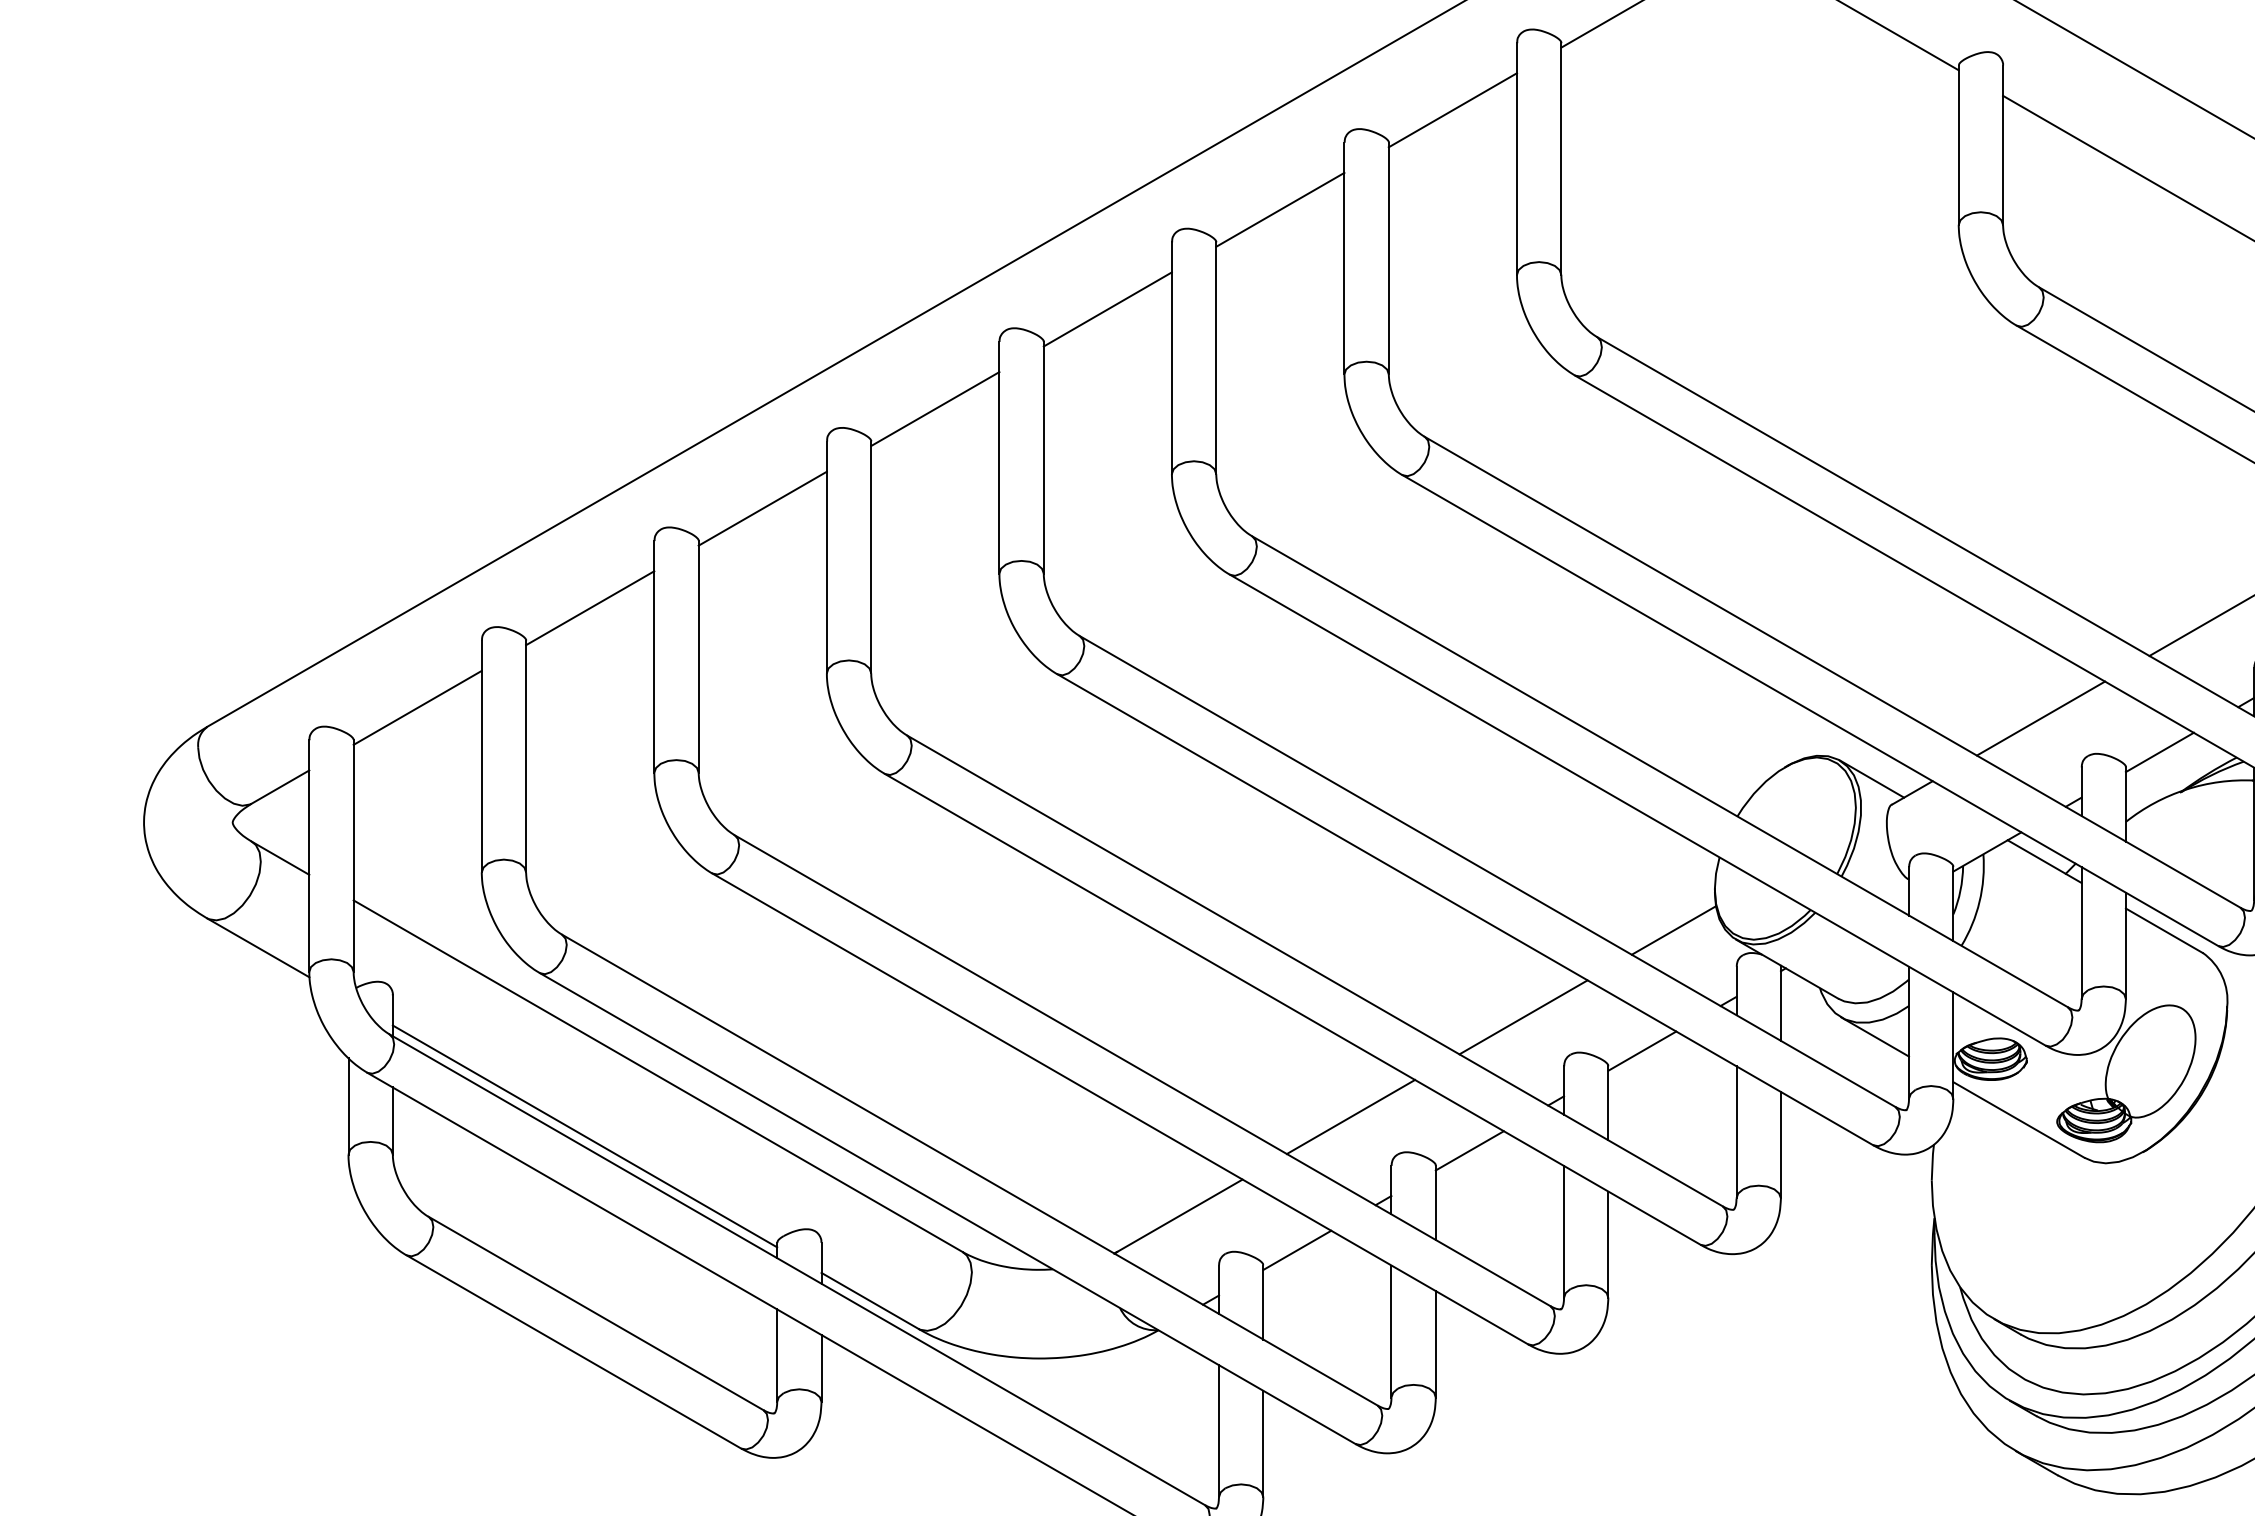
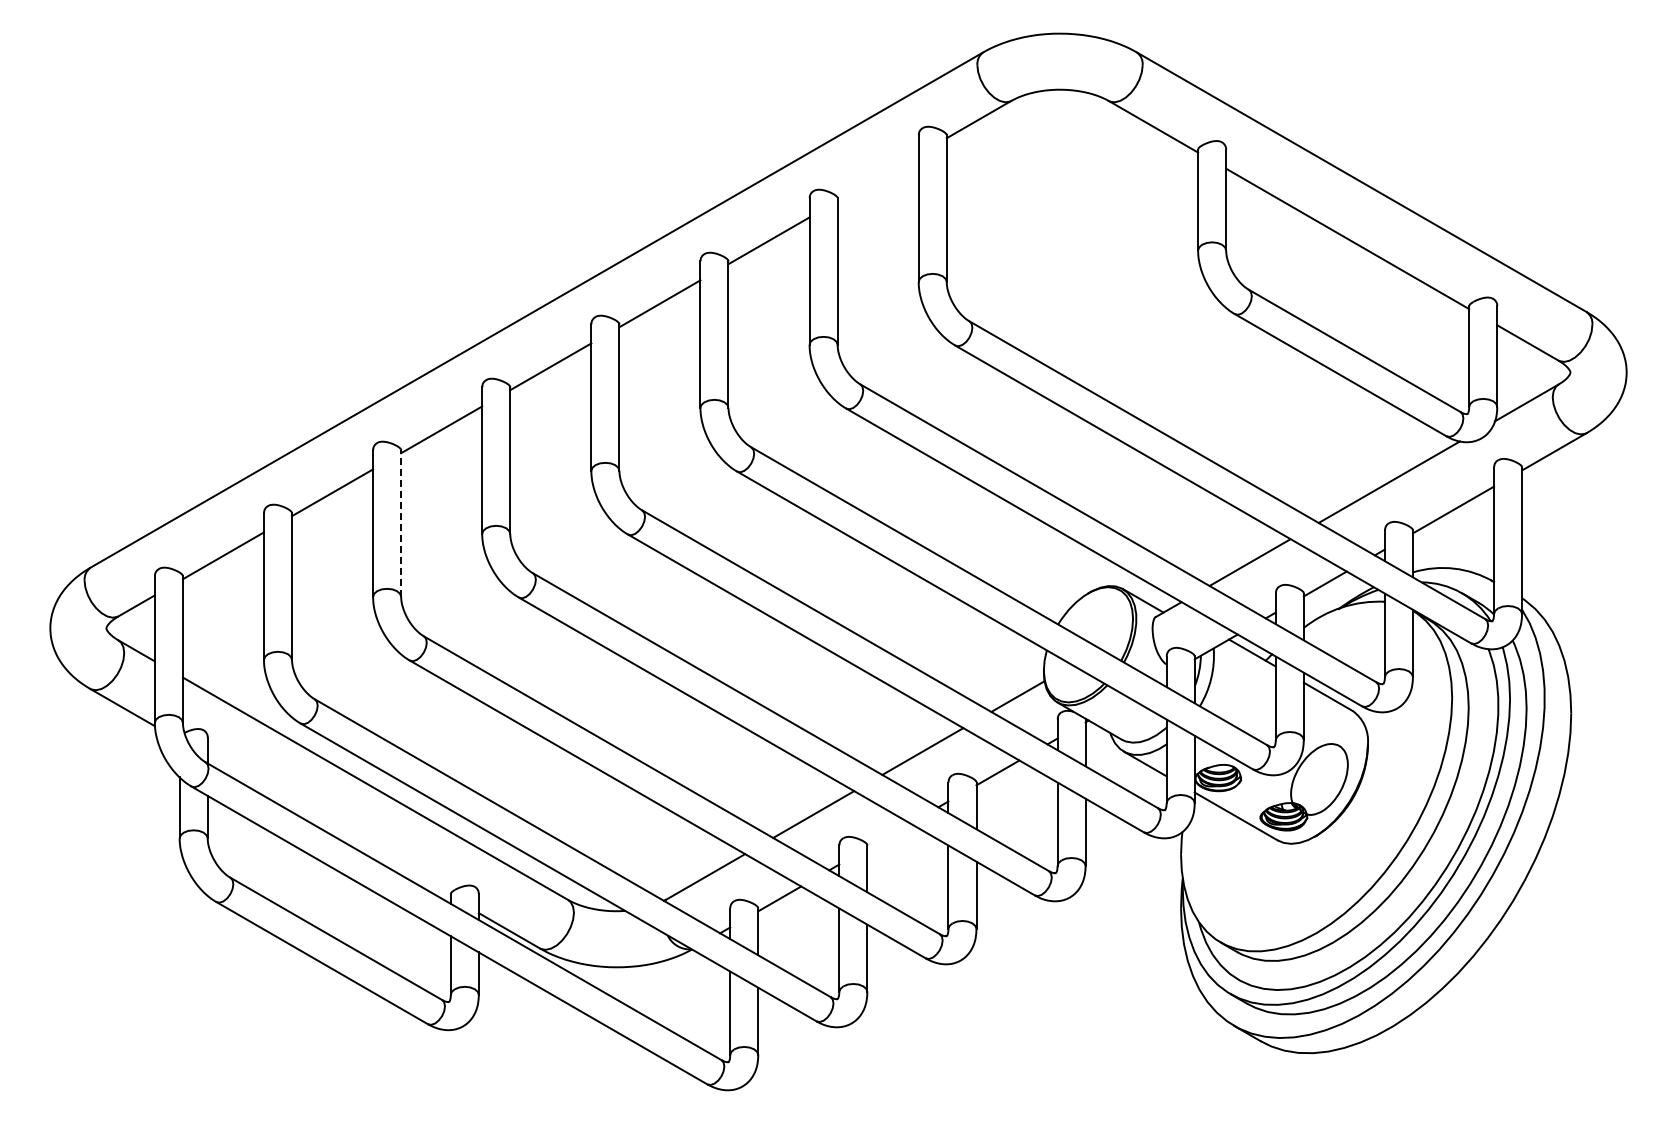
line: (1451, 109) -> (877, 177), removed
line: (699, 656) -> (401, 523), solid -> dashed
line: (583, 1135) -> (328, 826), removed
line: (1469, 1150) -> (888, 835), removed

